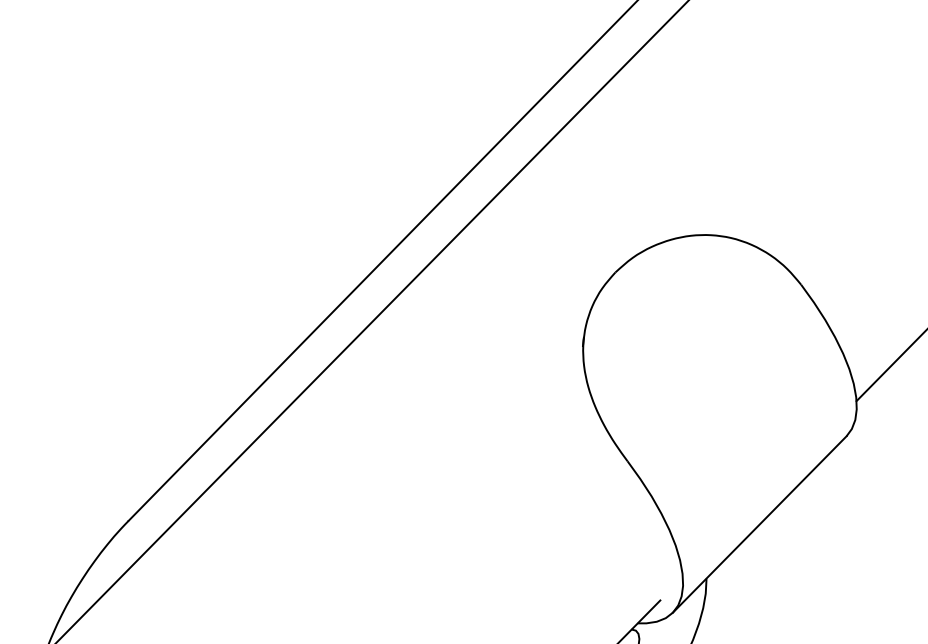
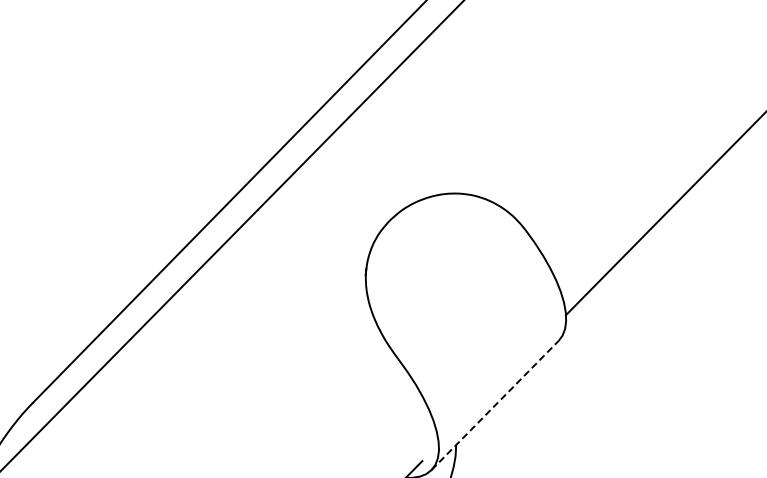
line: (760, 524) -> (495, 405), solid -> dashed

